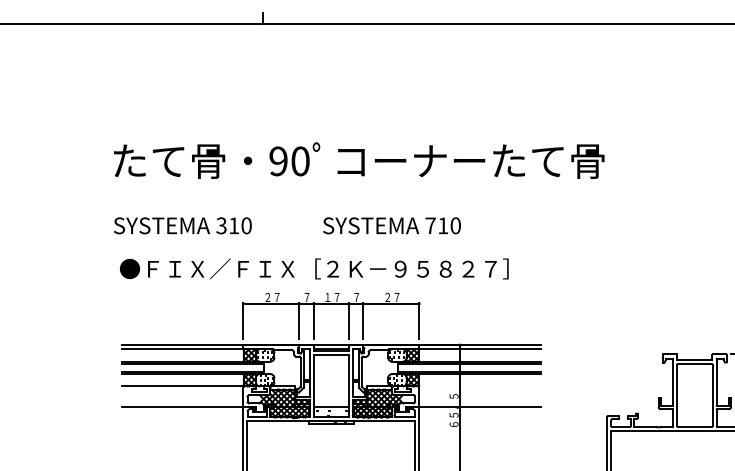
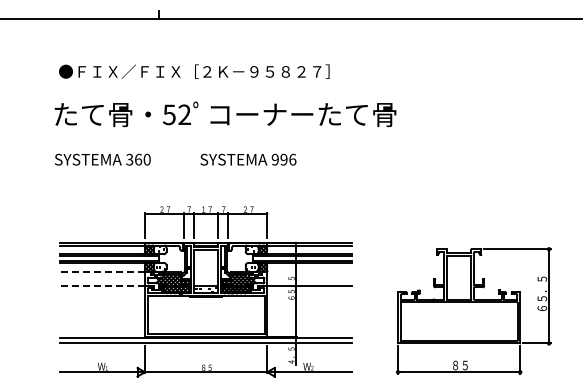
text: (288, 160) -> (176, 114), 90 -> 52
text: (234, 225) -> (138, 159), 310 -> 360
text: (442, 225) -> (283, 159), 710 -> 996
text: (314, 268) -> (194, 71), moved
line: (182, 386) -> (102, 271), solid -> dashed
line: (182, 406) -> (102, 285), solid -> dashed

